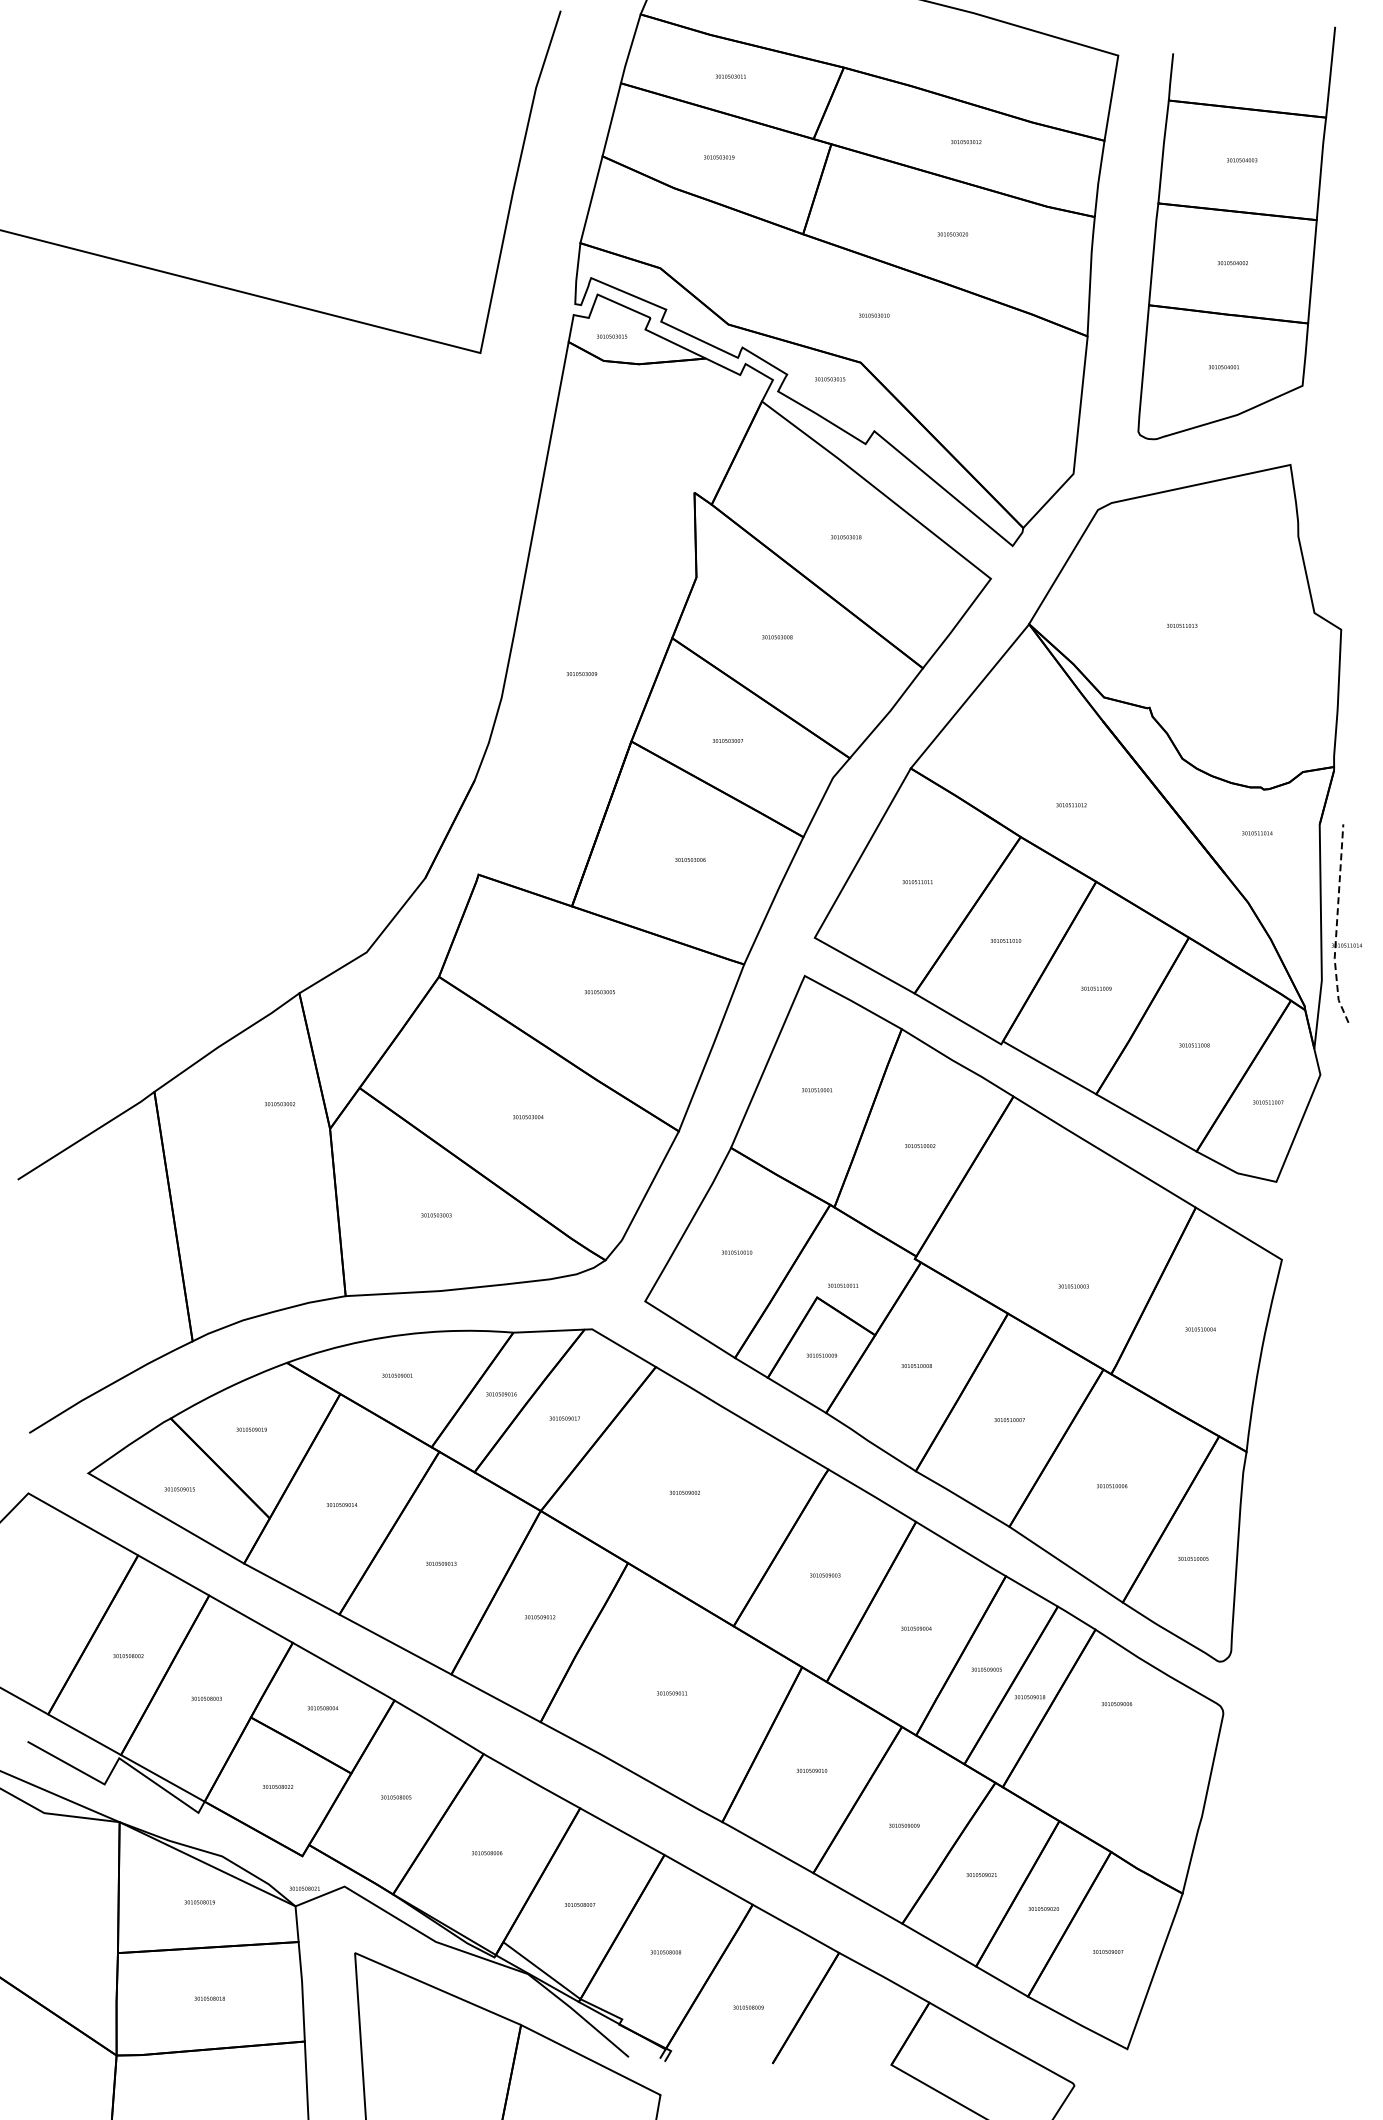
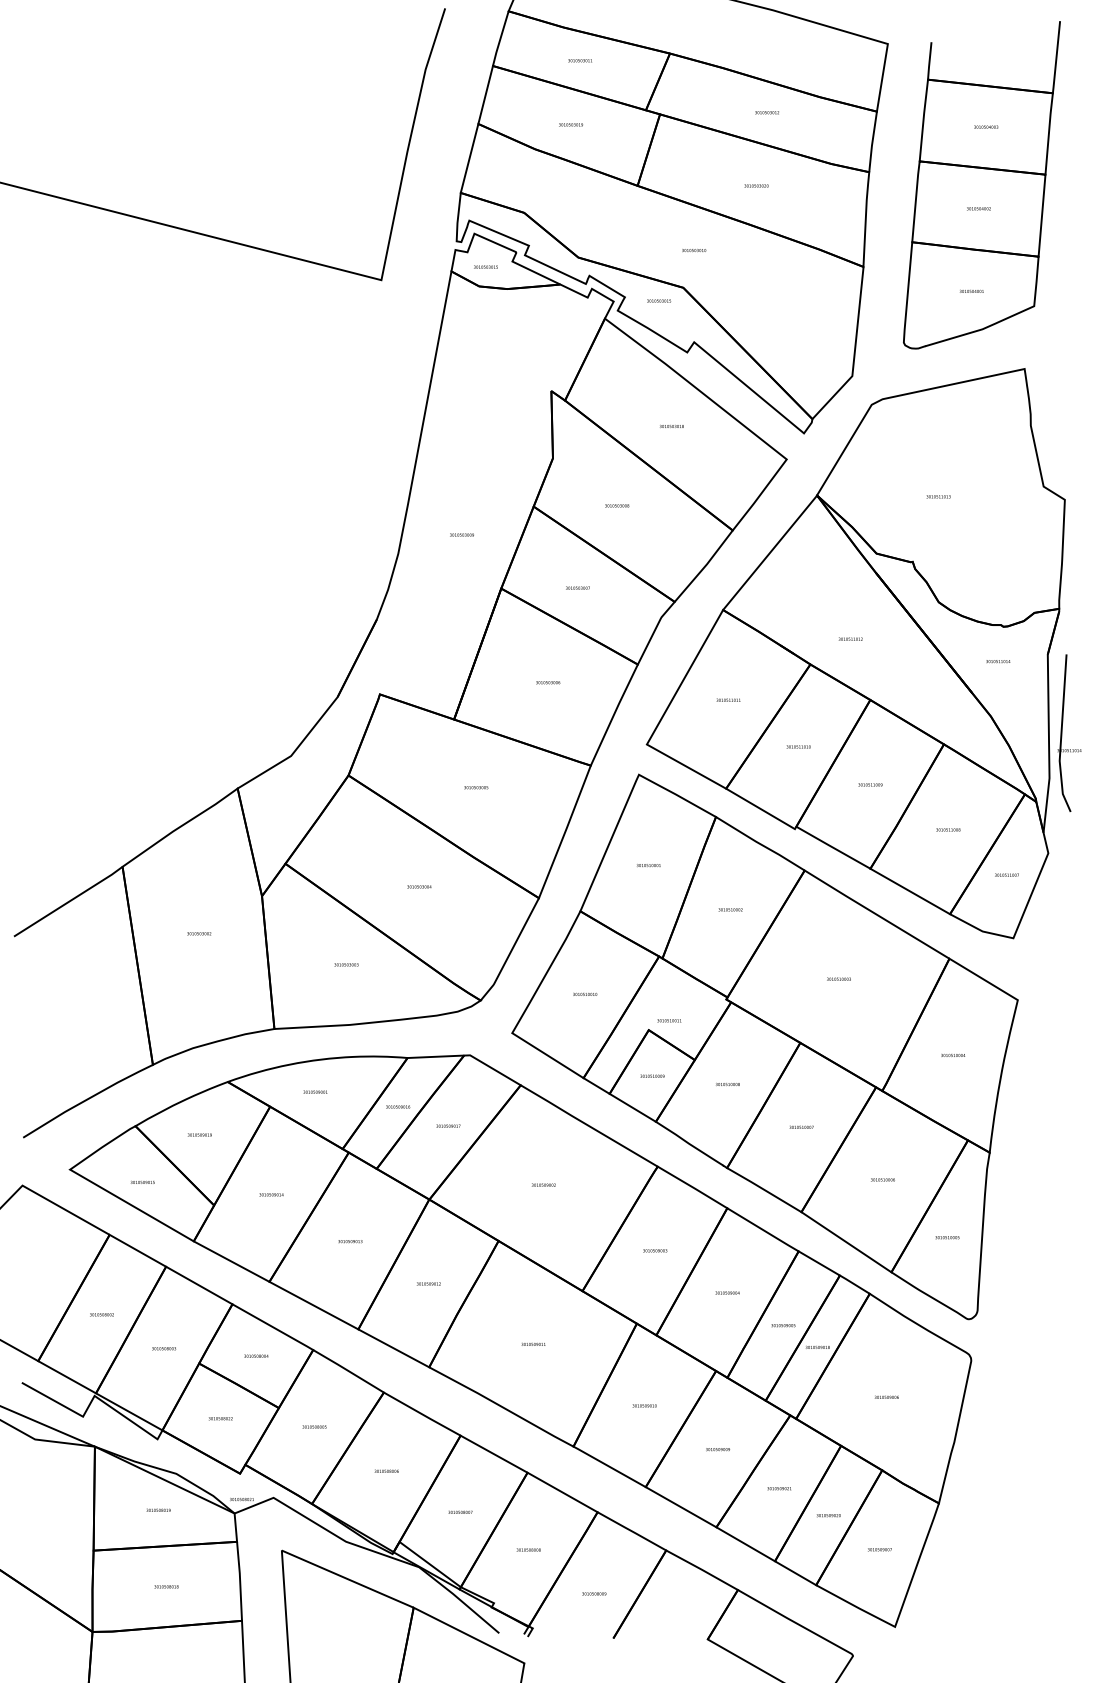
line: (1336, 925) -> (1061, 734), dashed -> solid
text: (280, 1104) -> (199, 934), moved
text: (1073, 1286) -> (838, 979), moved
text: (1116, 1704) -> (886, 1397), moved

